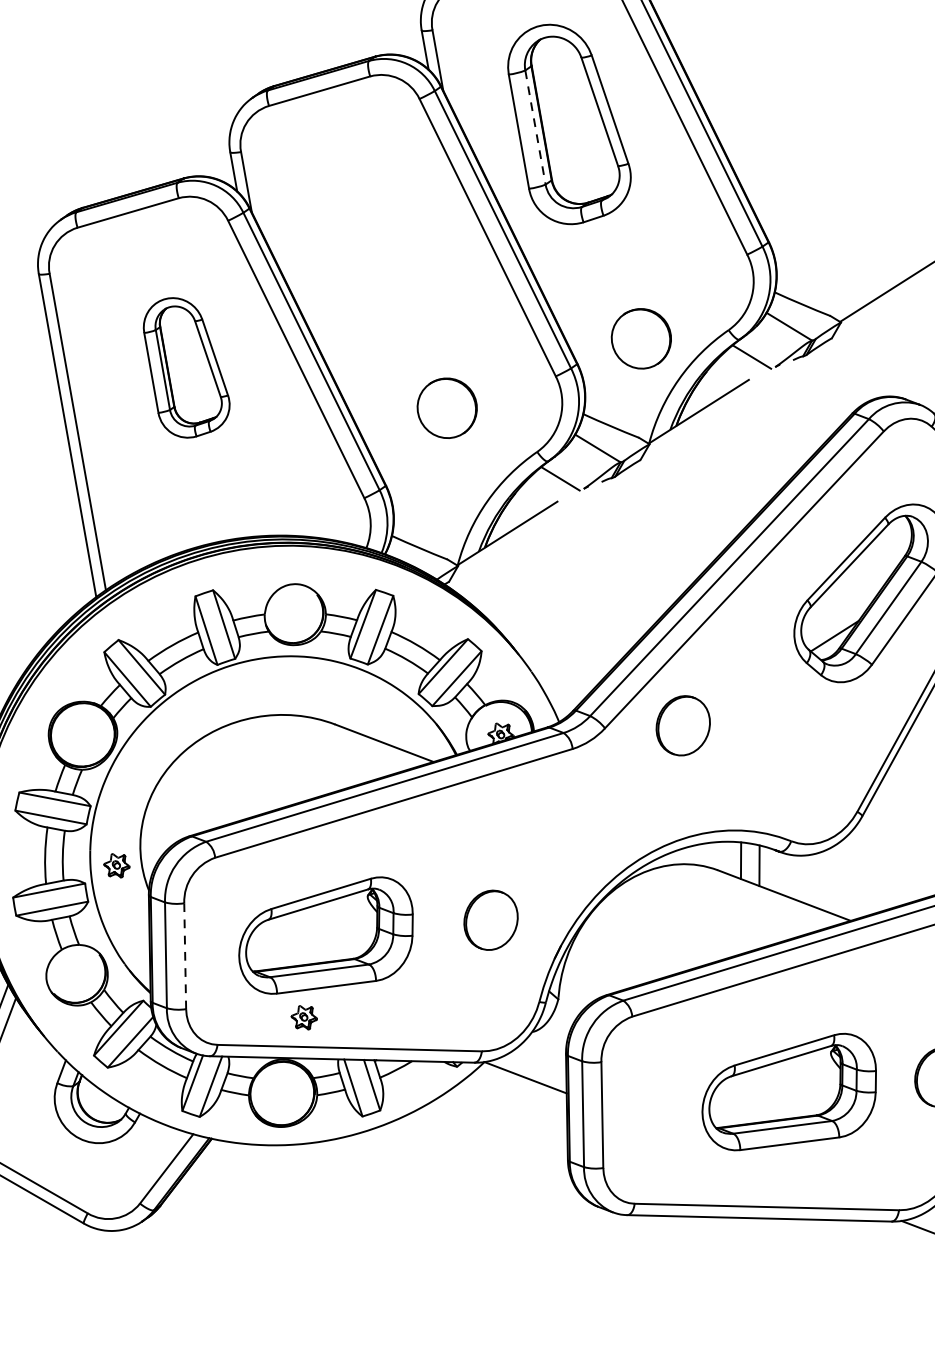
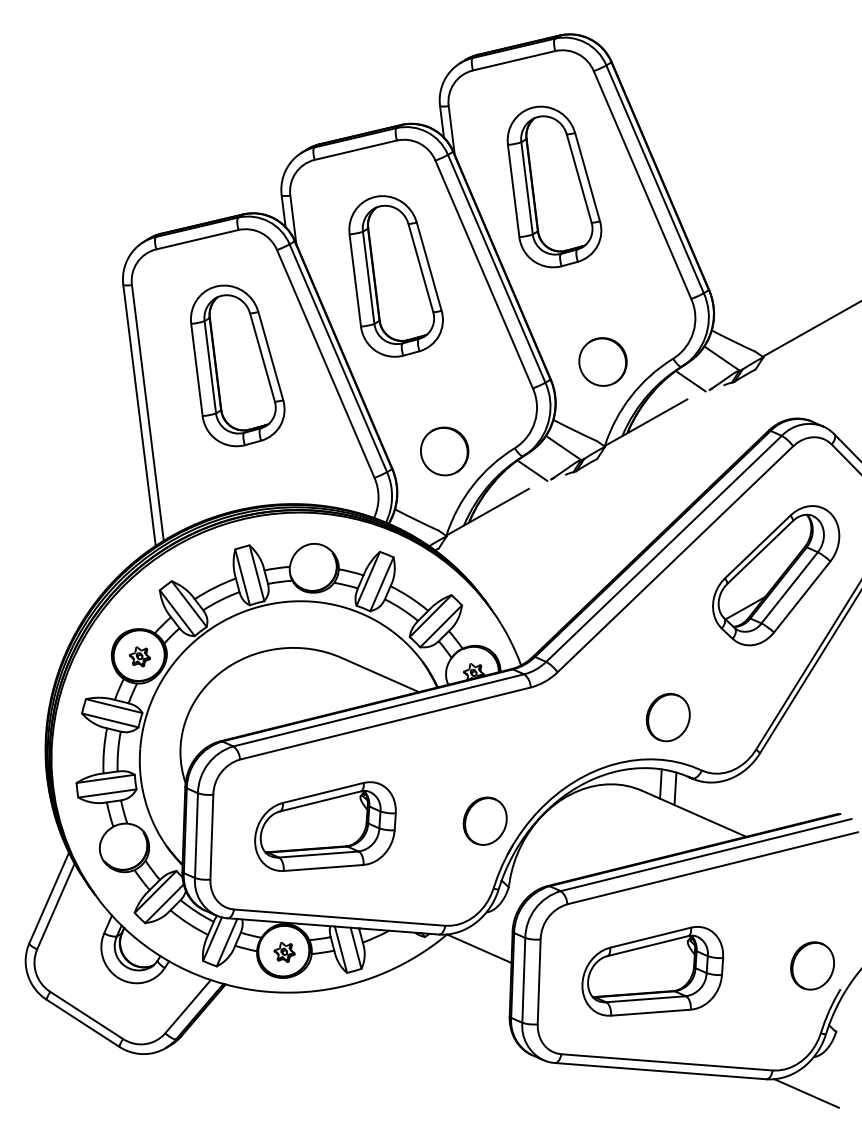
line: (536, 127) -> (527, 188), dashed -> solid
part: (377, 245) -> (395, 276), added
part: (186, 367) -> (237, 365), size x1.43
part: (447, 408) -> (444, 451), moved
part: (682, 725) -> (667, 717), moved
part: (116, 865) -> (139, 656), moved
part: (490, 919) -> (484, 820), moved
line: (184, 956) -> (211, 837), dashed -> solid
part: (304, 1017) -> (284, 952), moved
part: (788, 1092) -> (652, 971), moved

